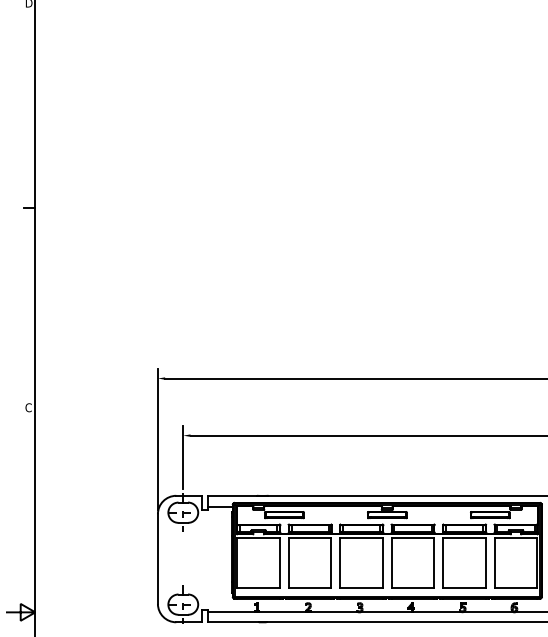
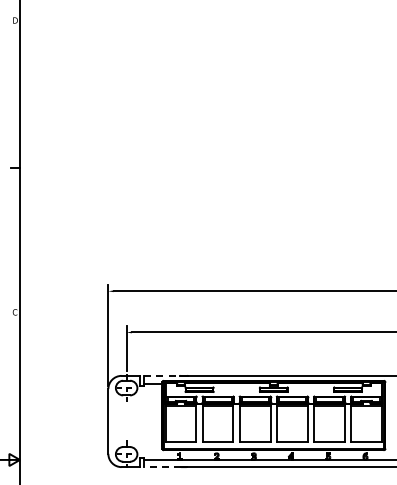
line: (231, 495) -> (161, 375), solid -> dashed
line: (232, 622) -> (162, 467), solid -> dashed

